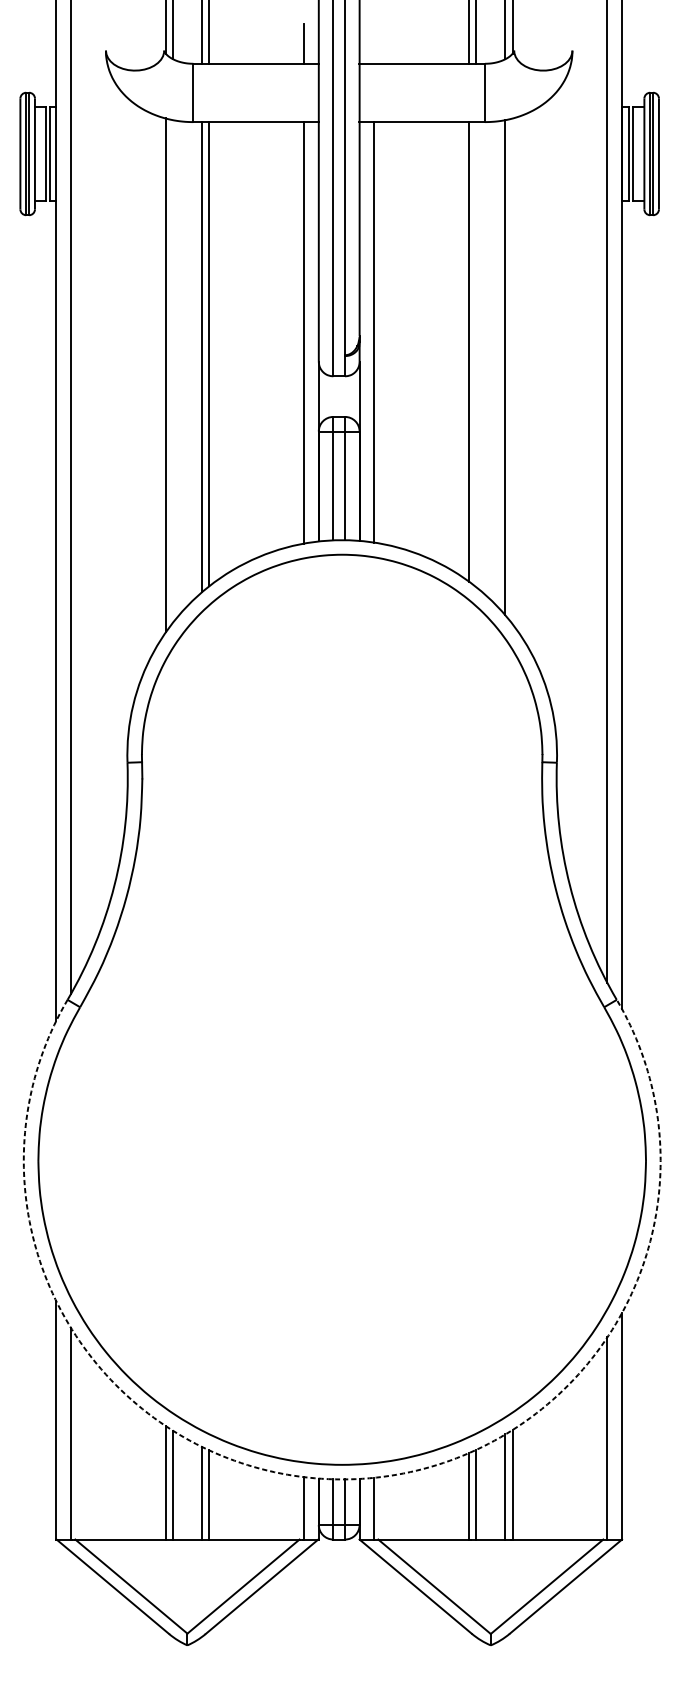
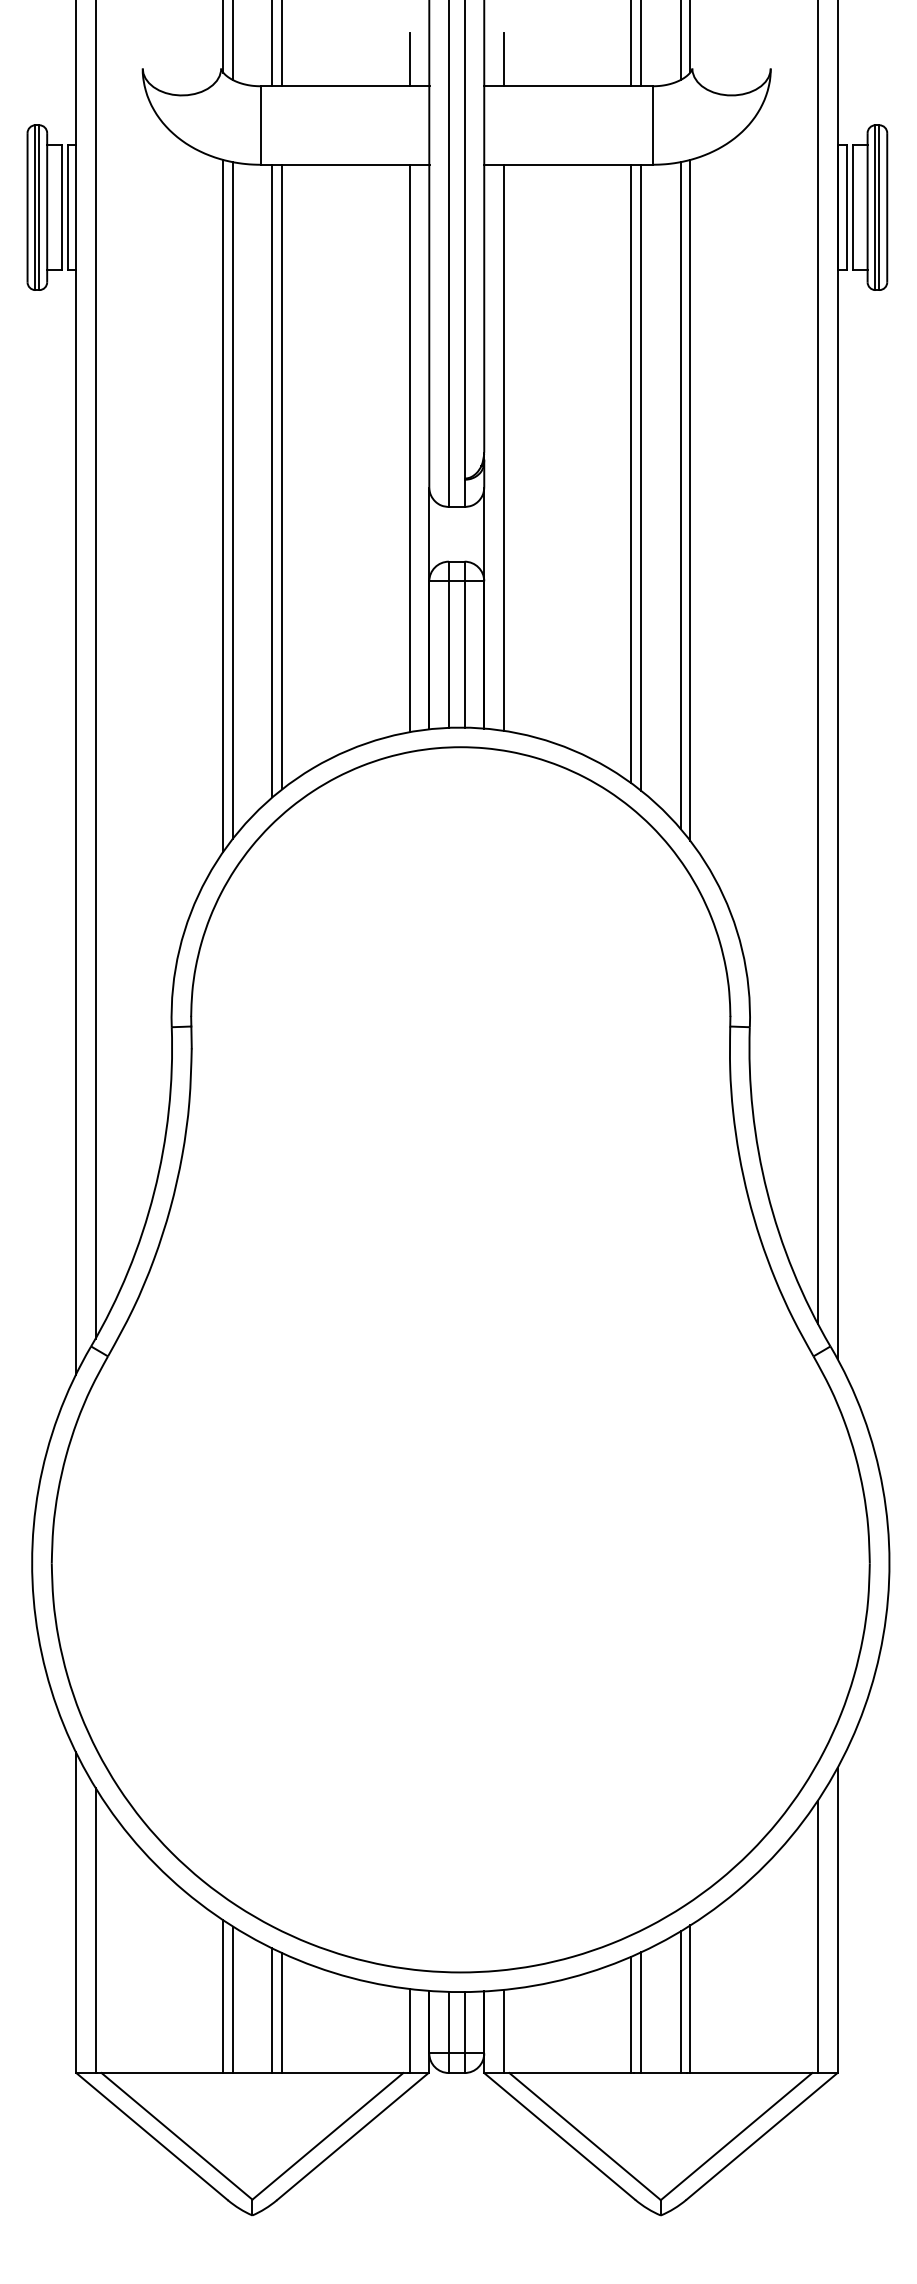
line: (373, 43) -> (503, 59), added
line: (476, 354) -> (641, 477), added
line: (512, 370) -> (690, 499), added
line: (173, 371) -> (233, 500), added
arc: (341, 1479) -> (460, 1992), dashed -> solid

